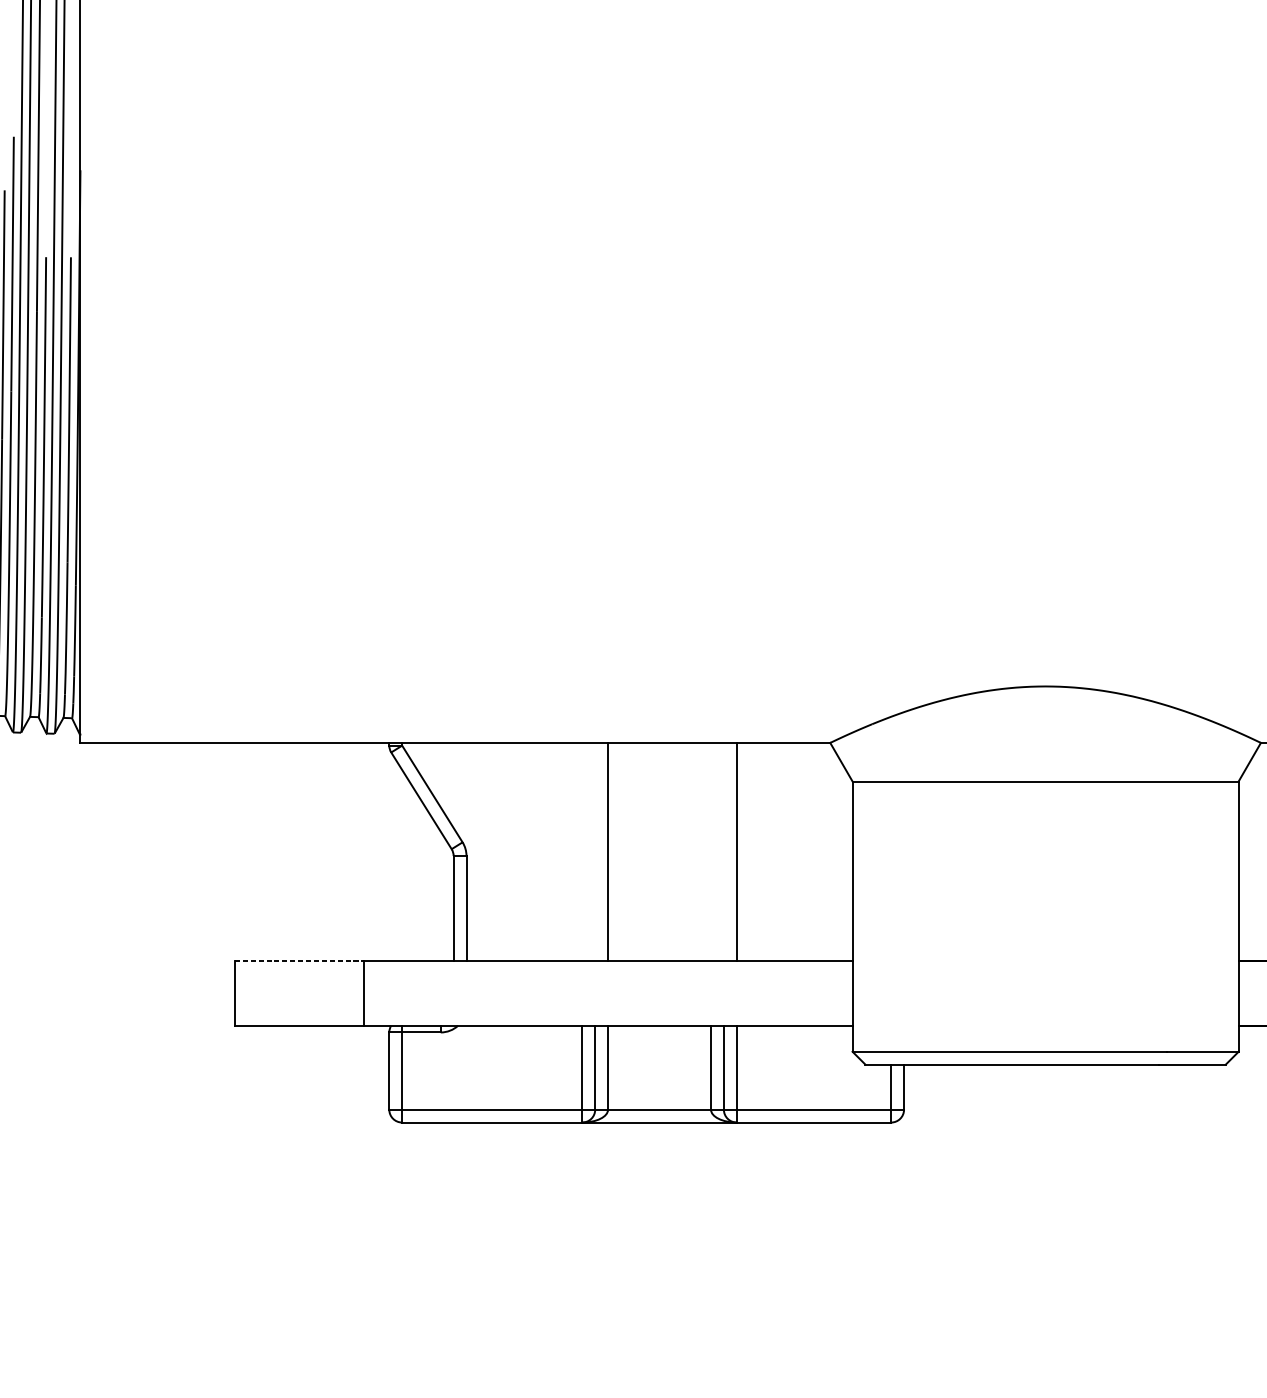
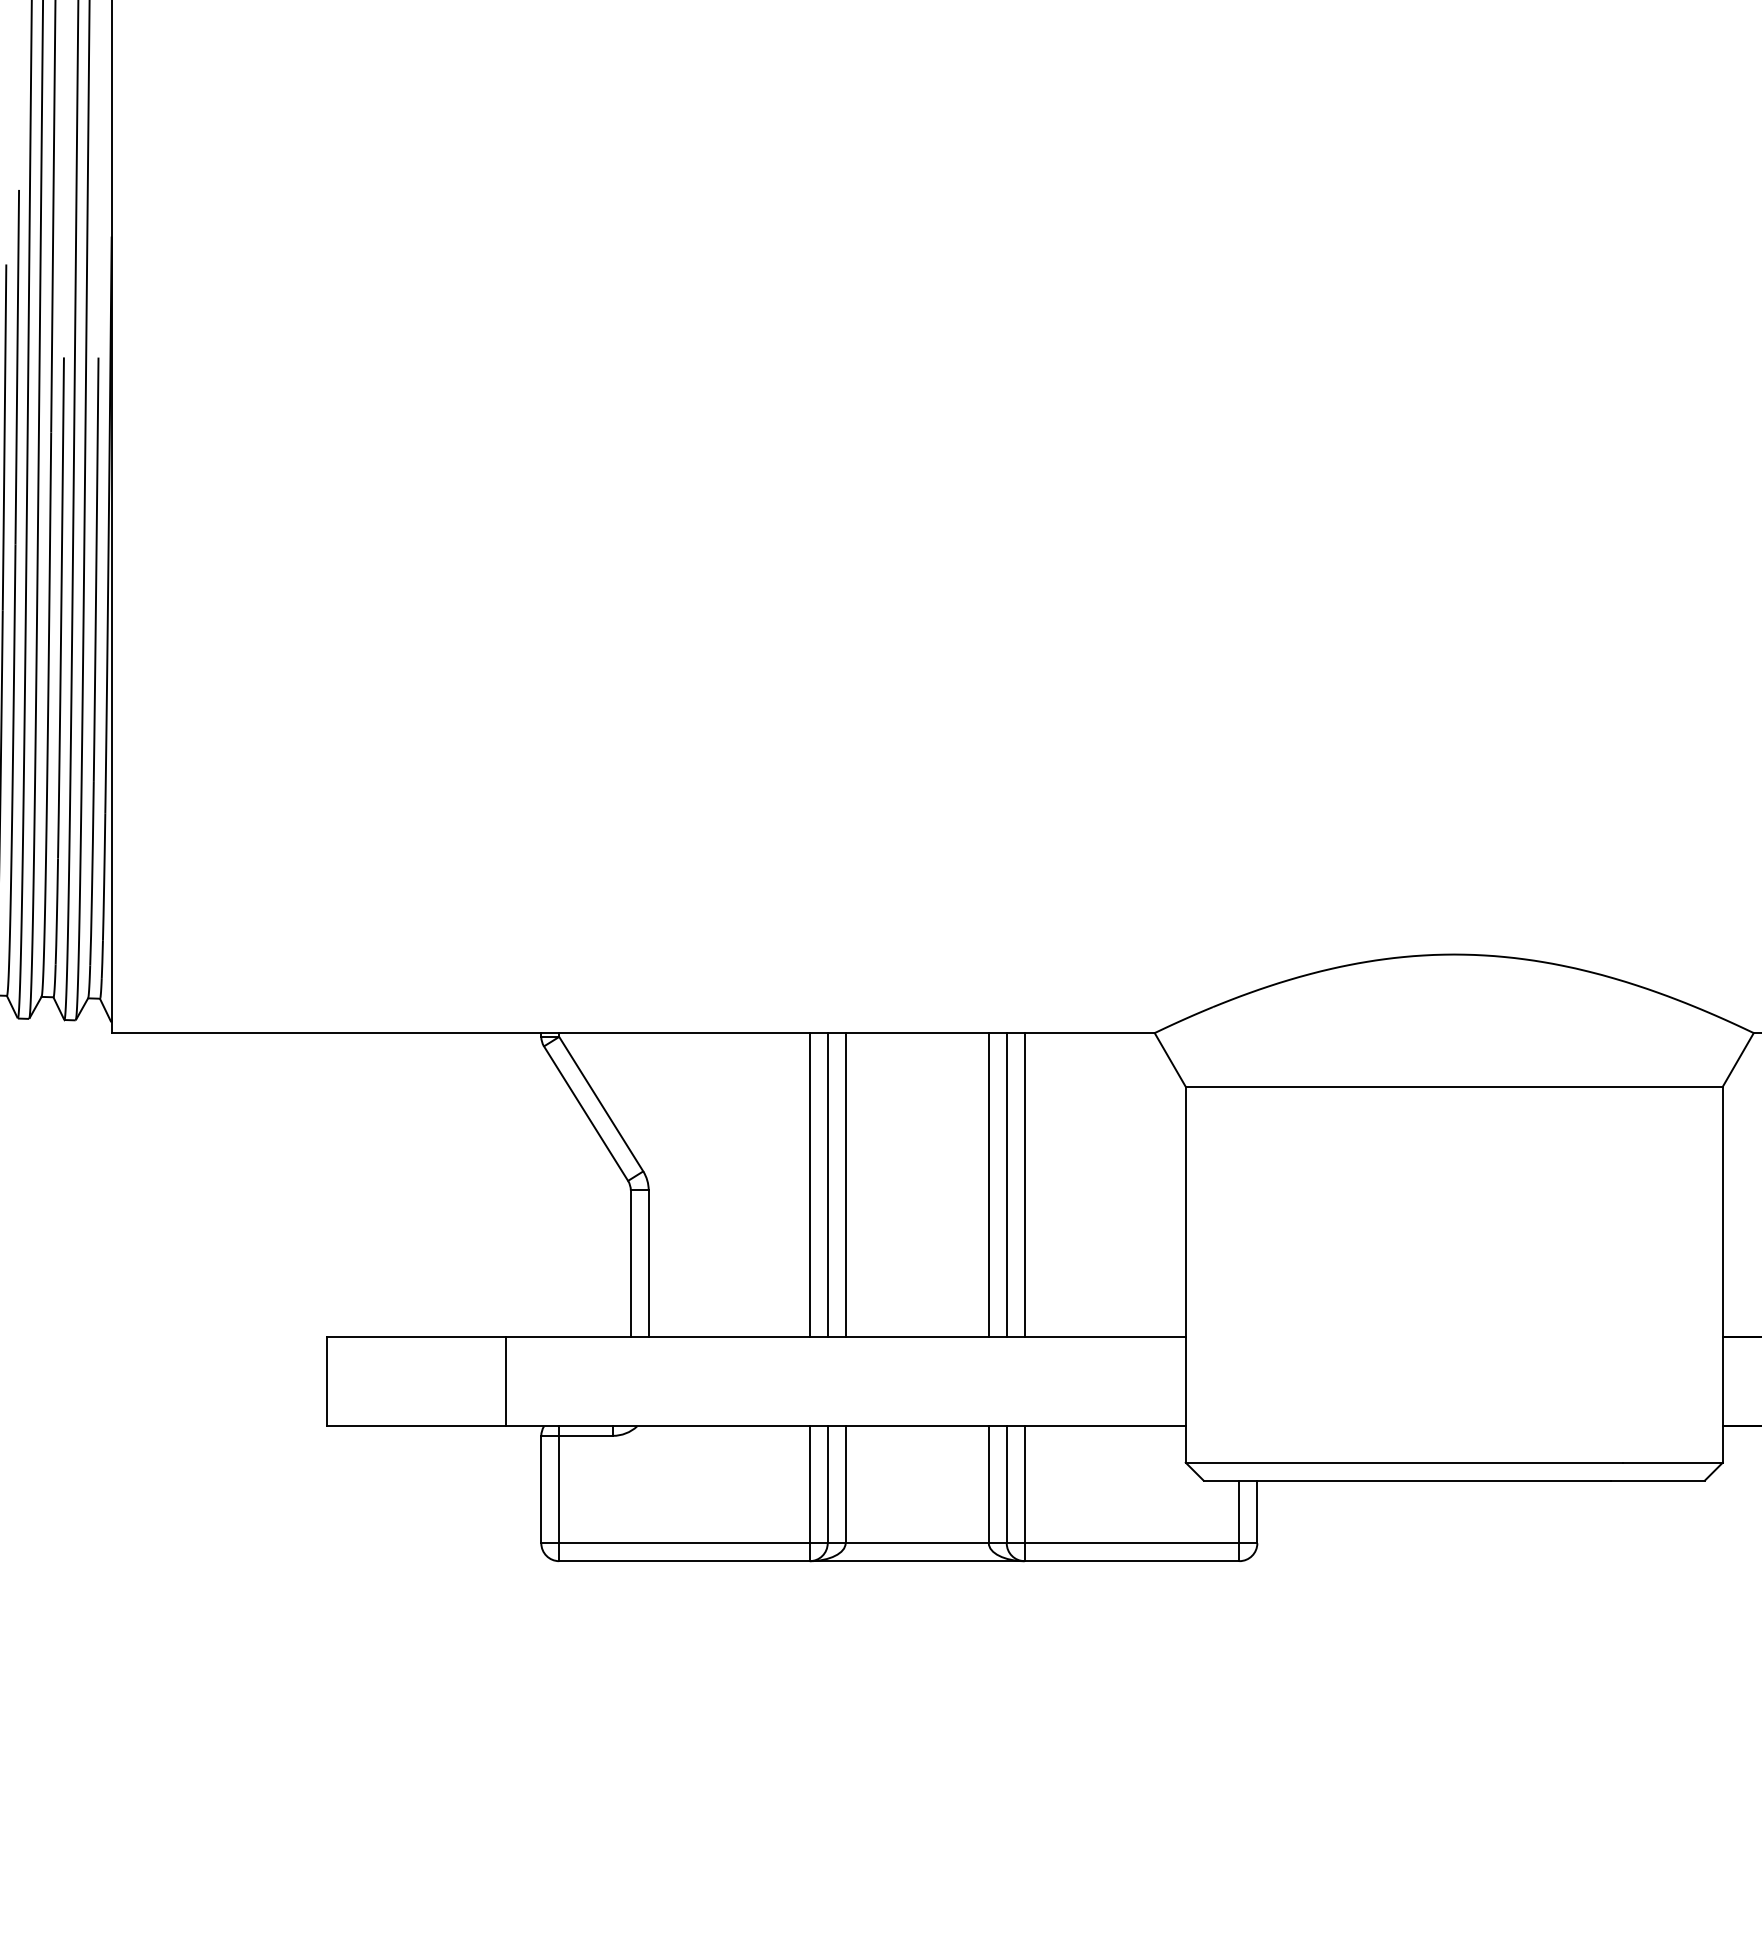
line: (582, 851) -> (809, 1184), added
line: (595, 851) -> (827, 1184), added
line: (710, 851) -> (988, 1184), added
line: (723, 851) -> (1006, 1184), added
line: (299, 961) -> (416, 1336), dashed -> solid

